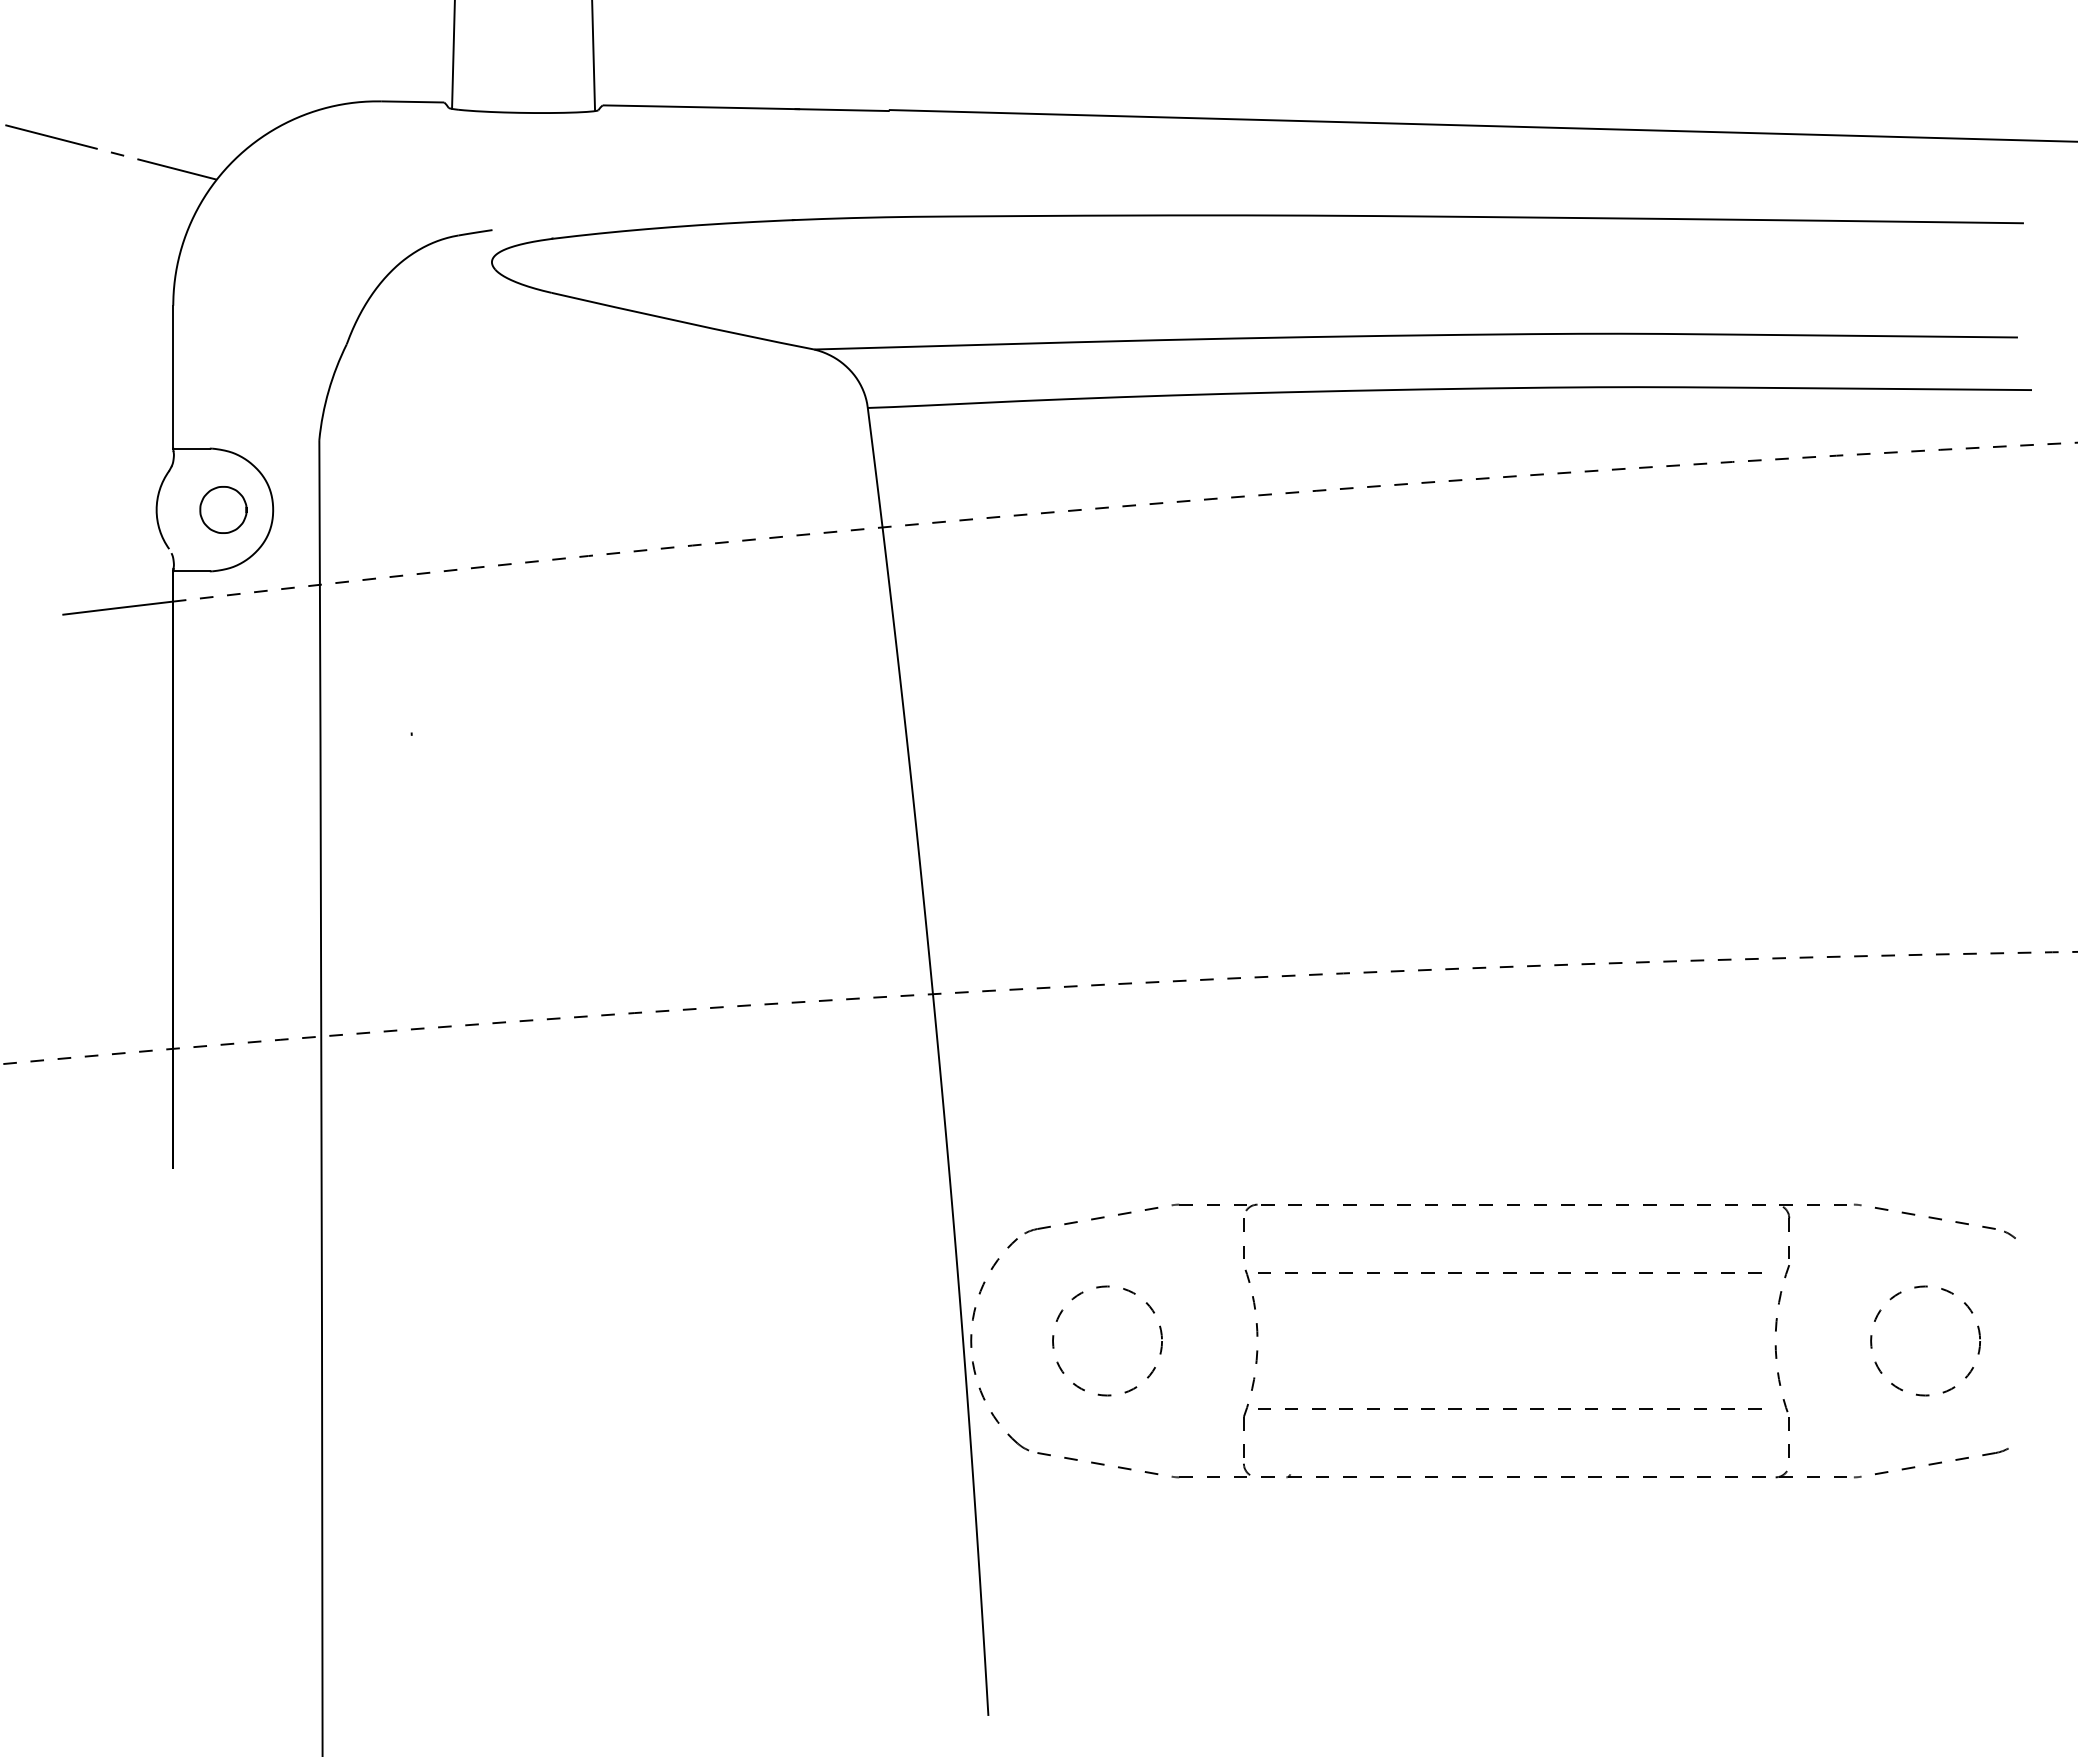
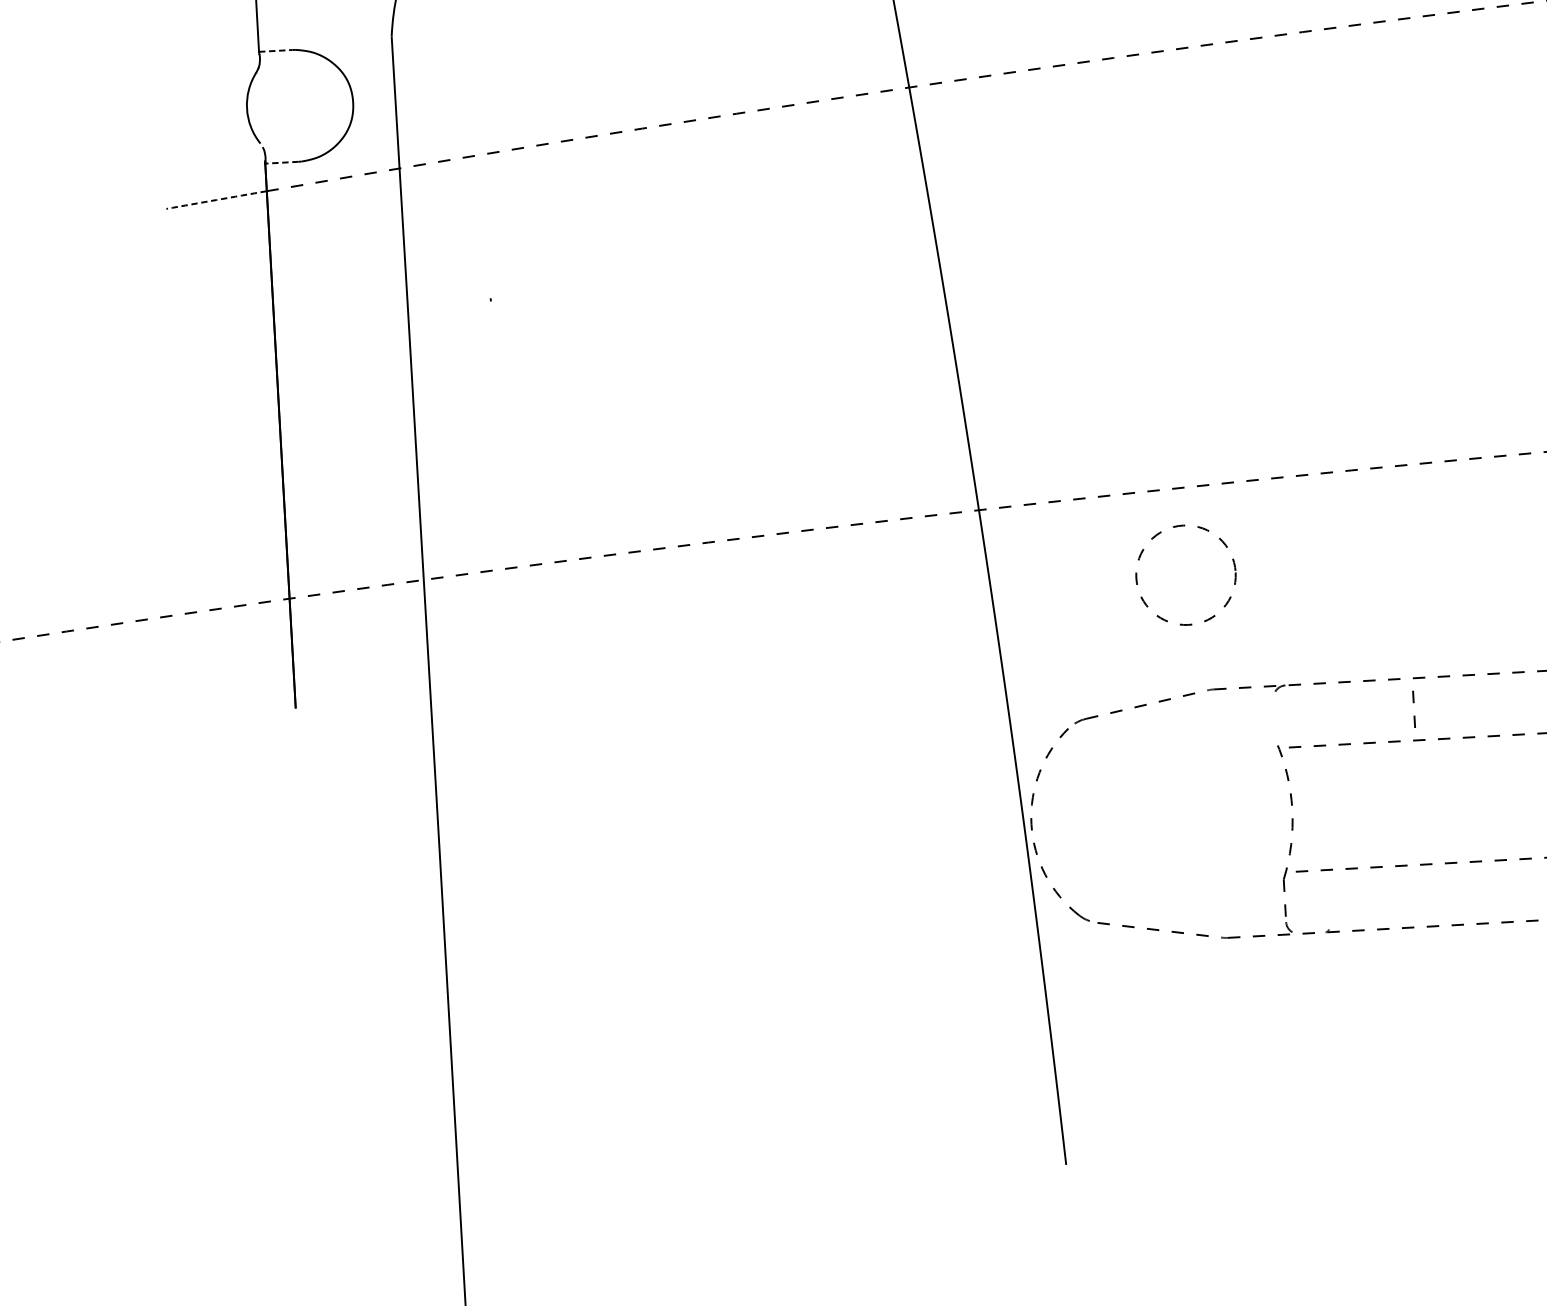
line: (192, 448) -> (276, 50), solid -> dashed
curve: (213, 490) -> (297, 87), removed
line: (191, 571) -> (281, 162), solid -> dashed
arc: (117, 608) -> (216, 200), solid -> dashed
line: (1243, 1231) -> (1413, 702), moved
circle: (1107, 1340) -> (1185, 574), moved

